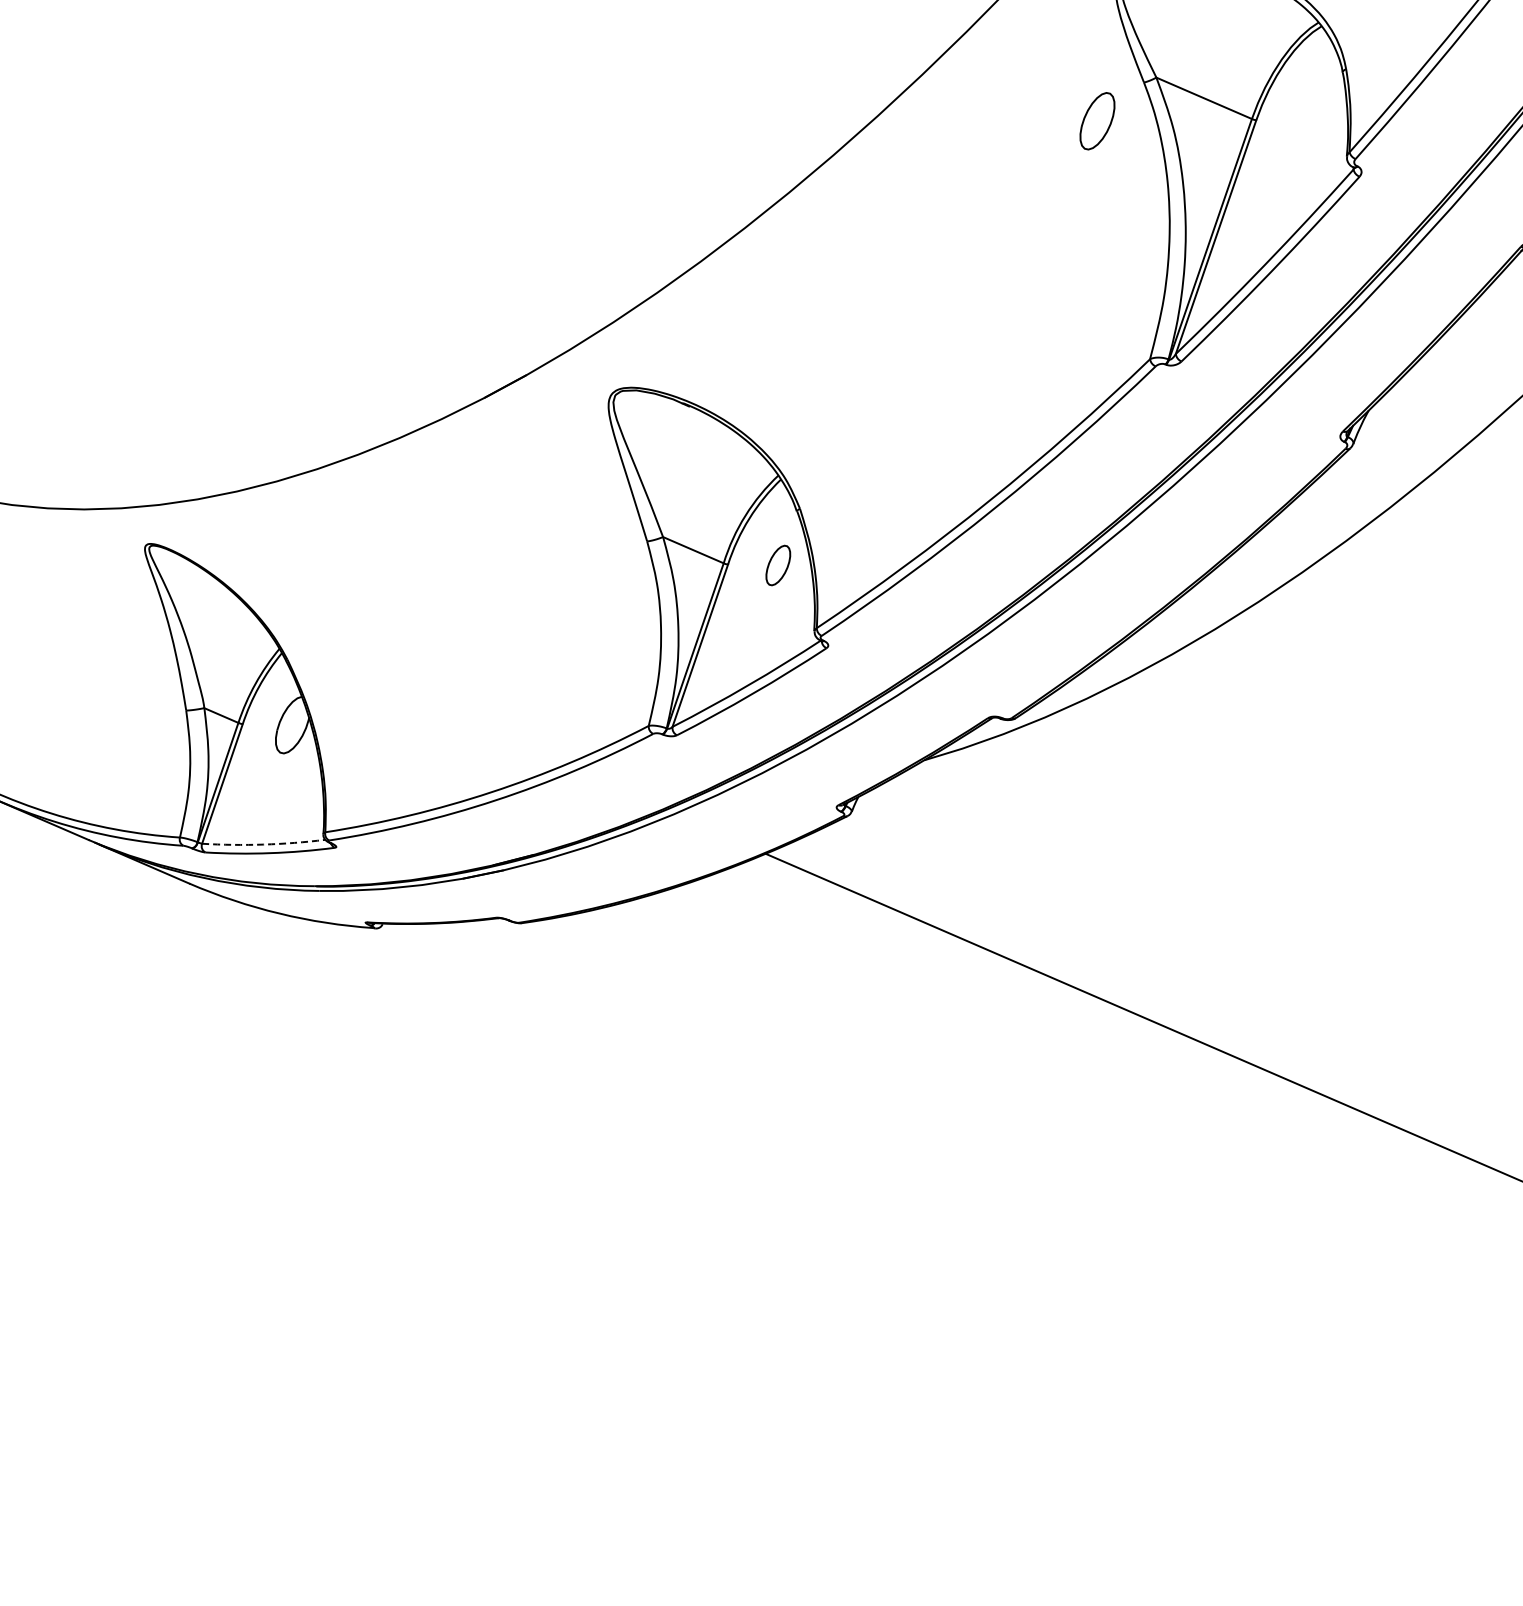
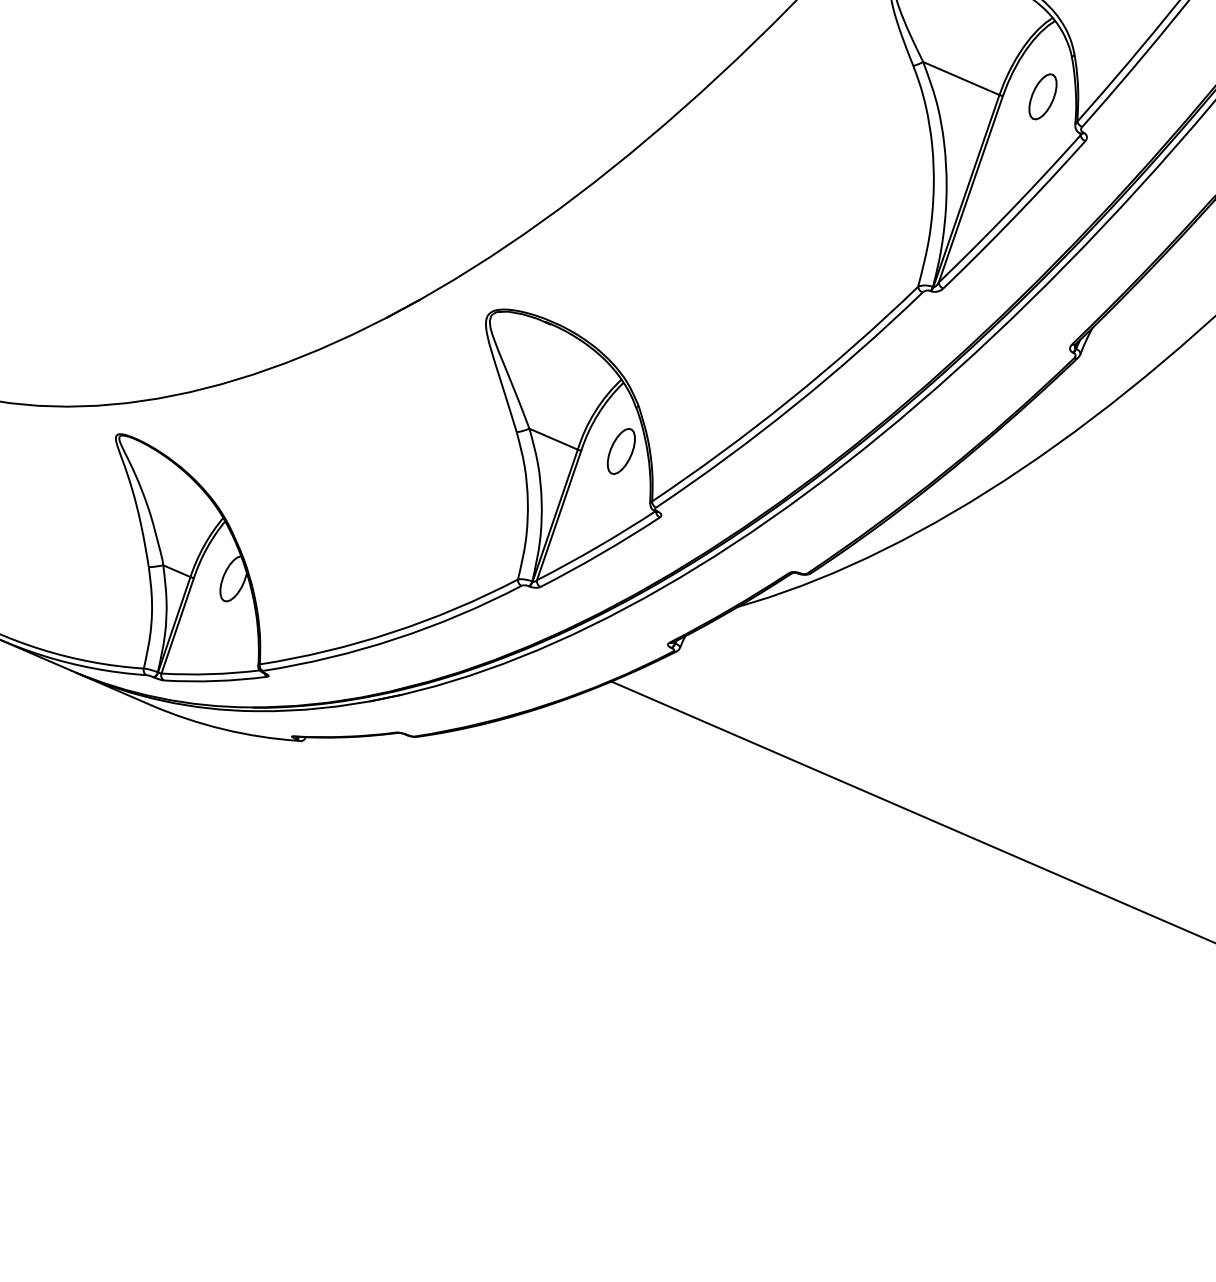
part: (1097, 121) -> (1043, 97), moved
part: (778, 565) -> (621, 451), size x1.43
arc: (263, 844) -> (210, 674), dashed -> solid

